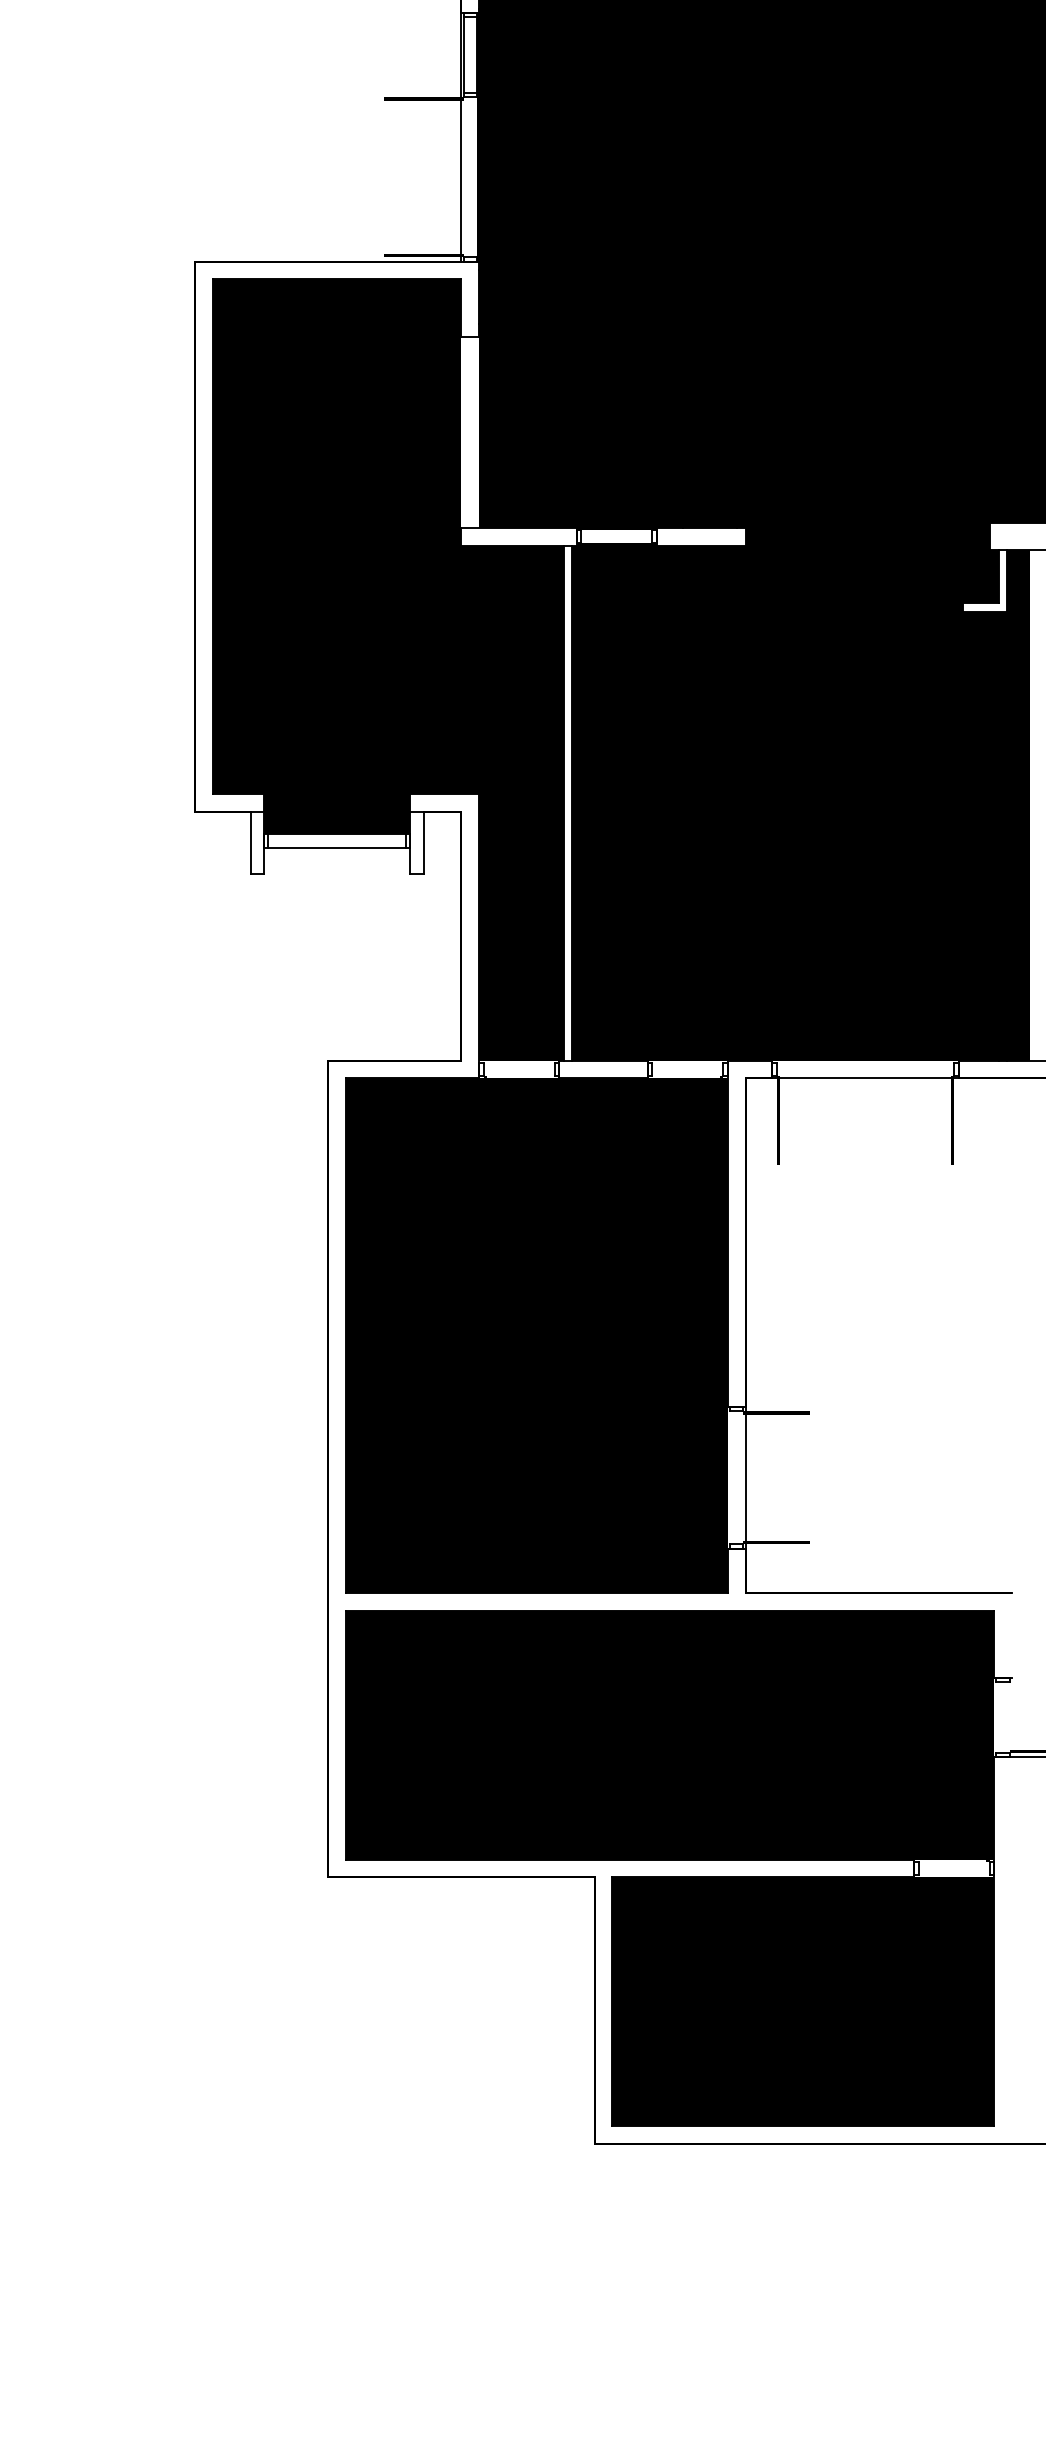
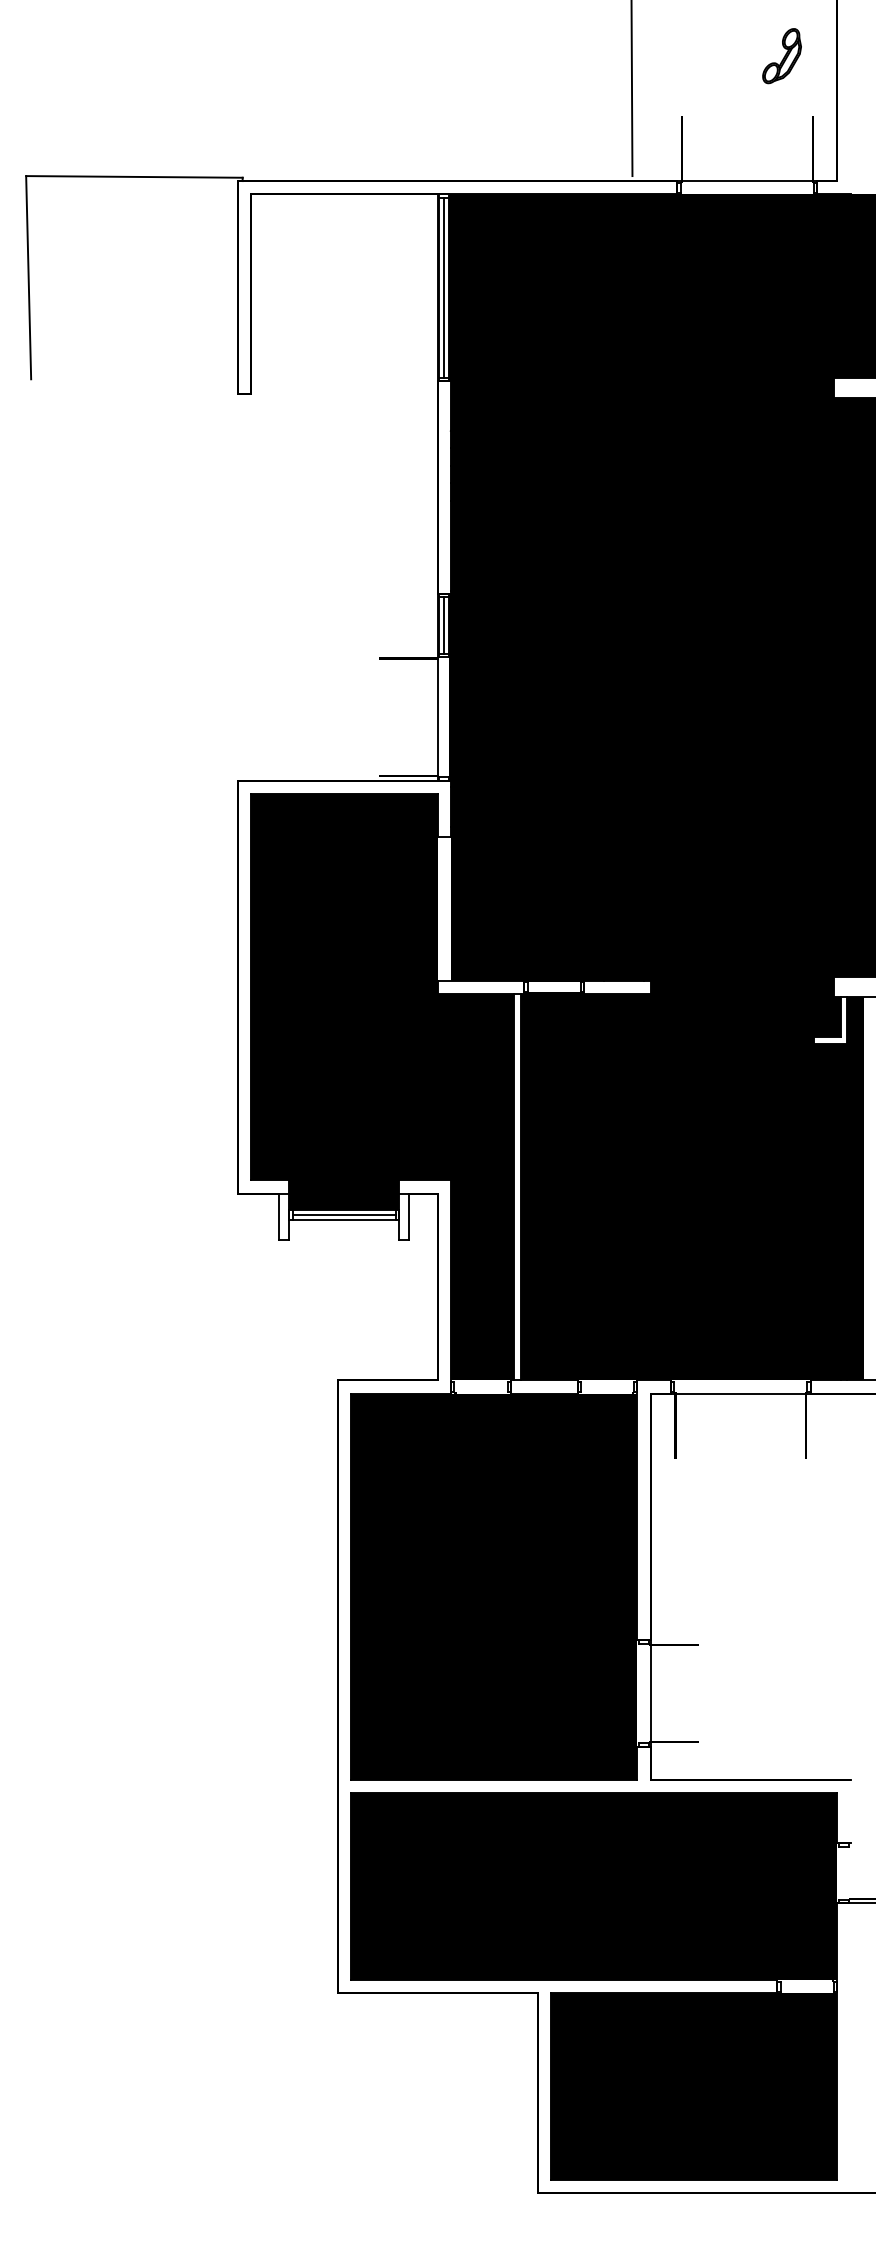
line: (470, 54) -> (444, 625), added
line: (336, 840) -> (343, 1215), added

